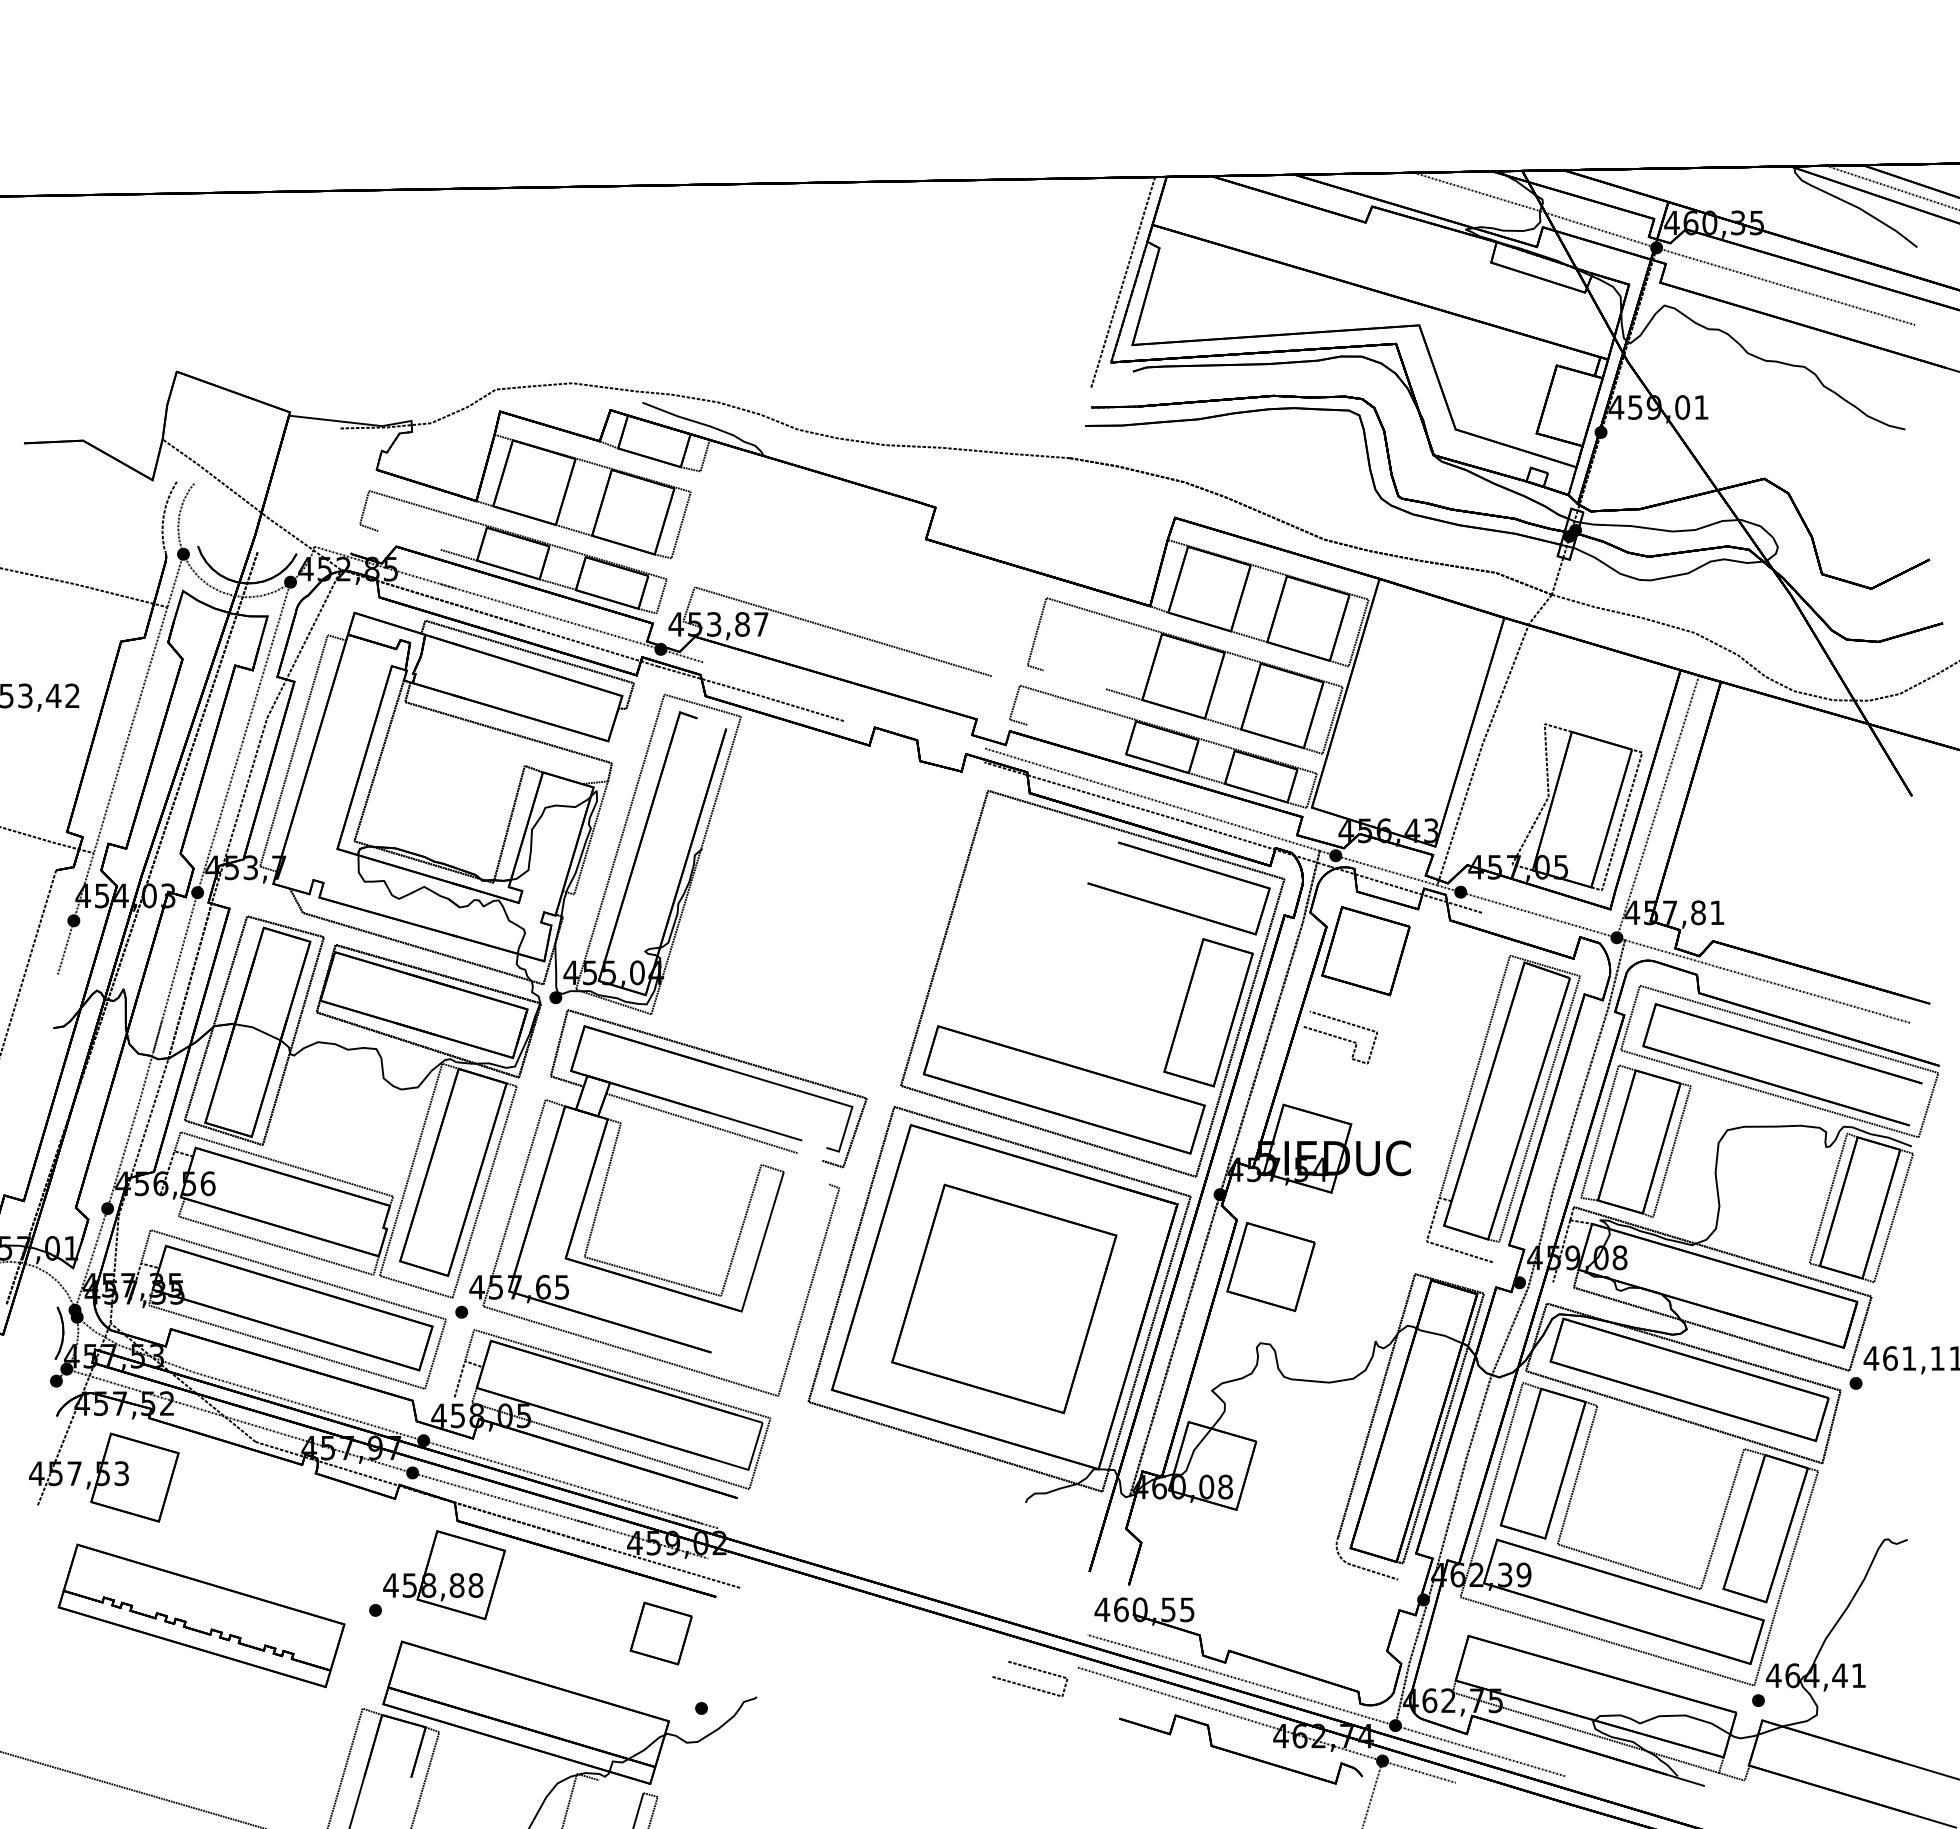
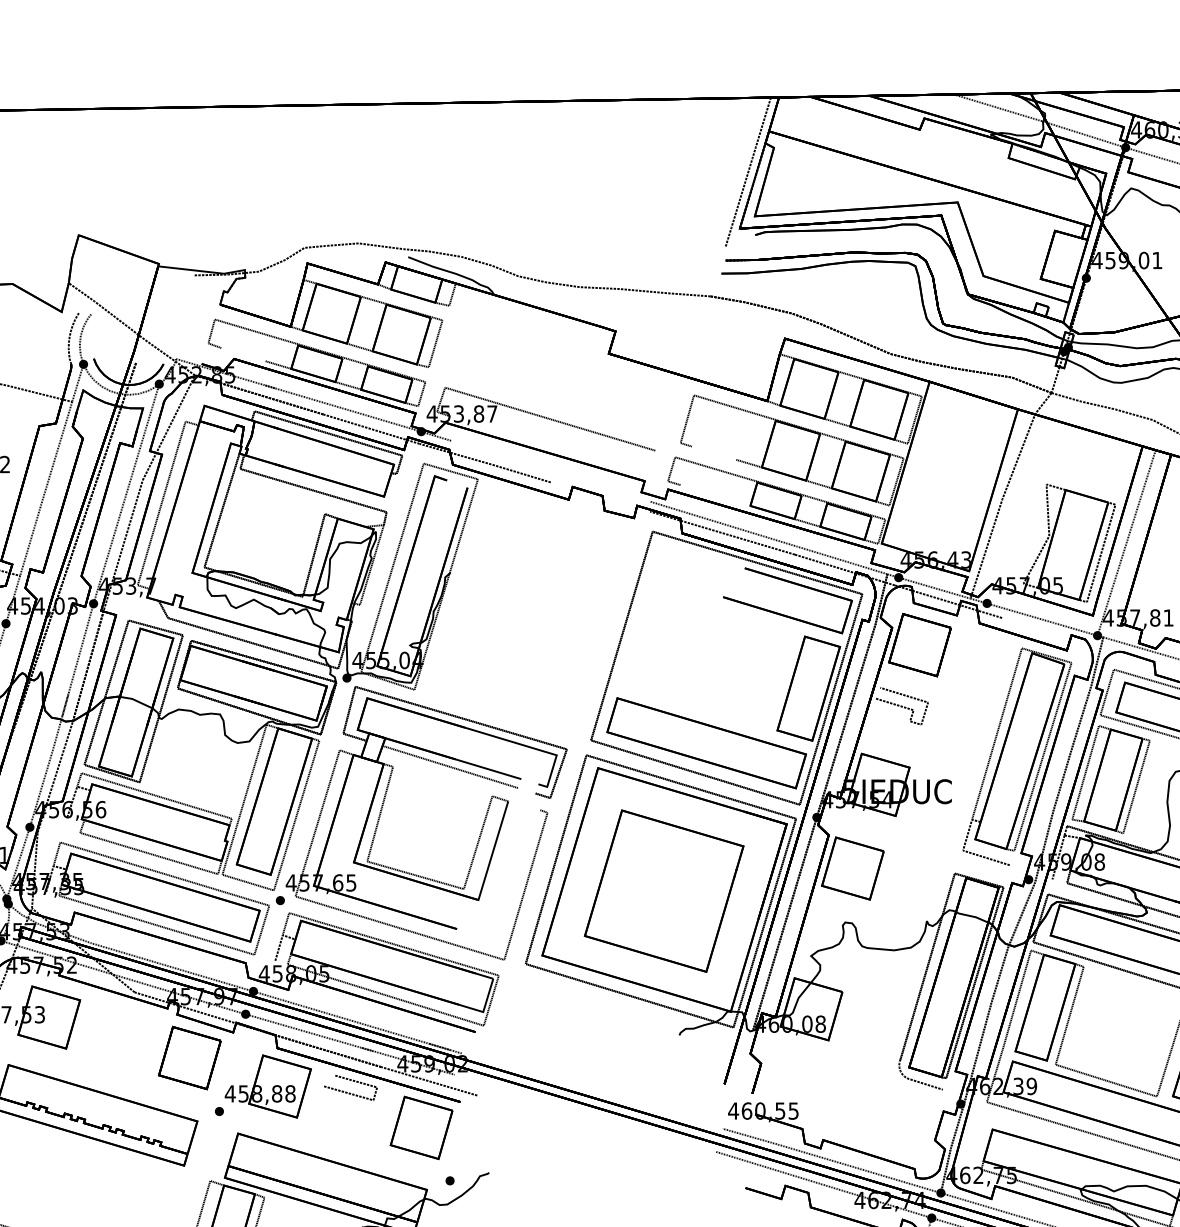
part: (333, 1534) -> (189, 1057), added
part: (660, 1633) -> (421, 1127), size x1.43
line: (1030, 1686) -> (350, 1093), moved

